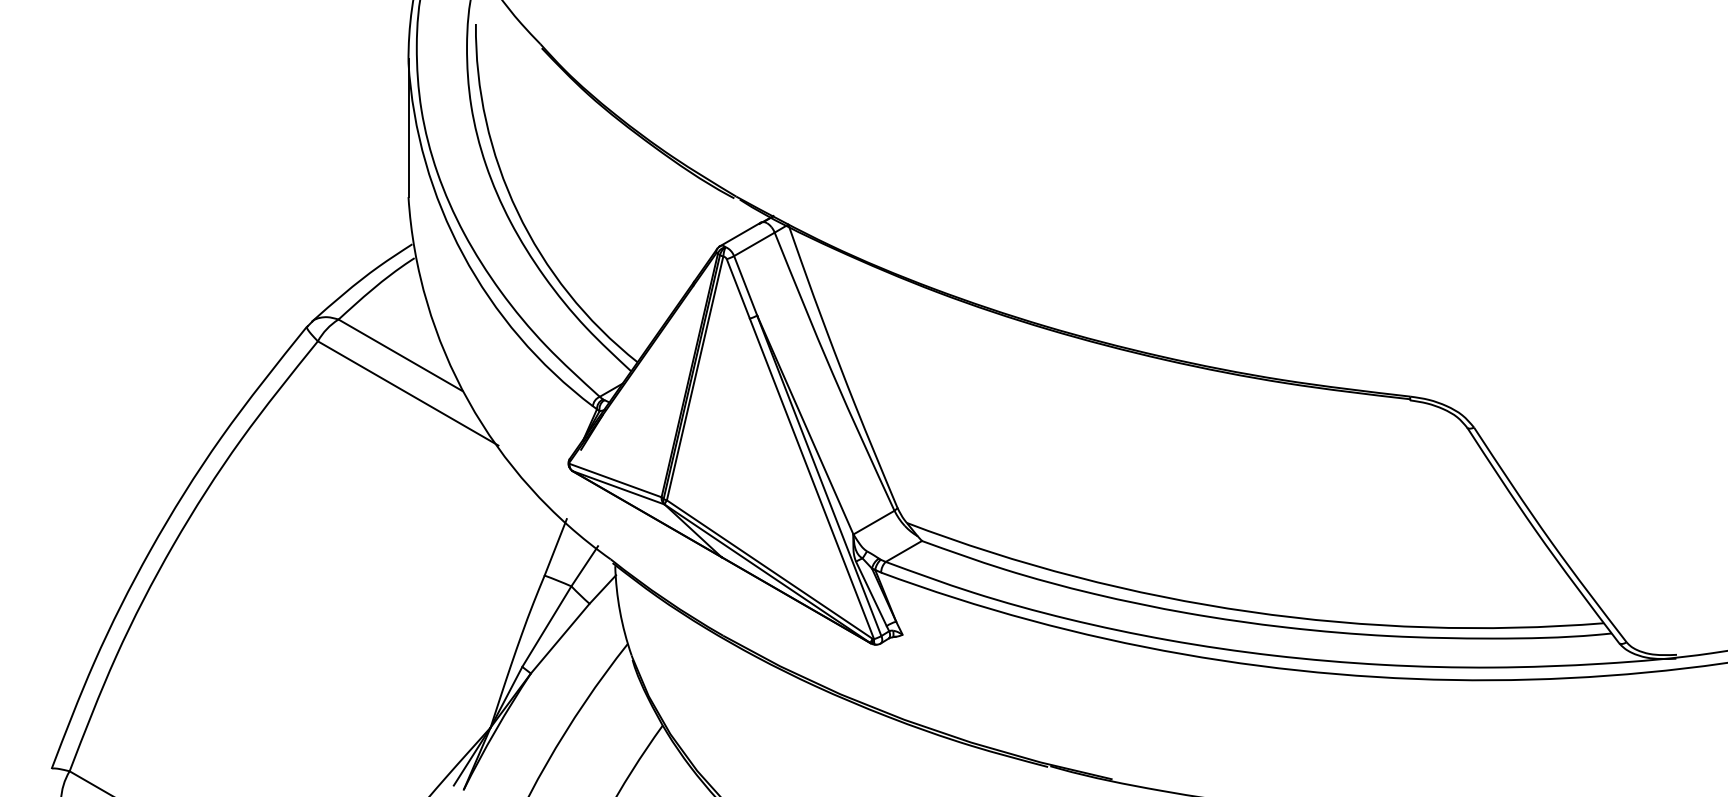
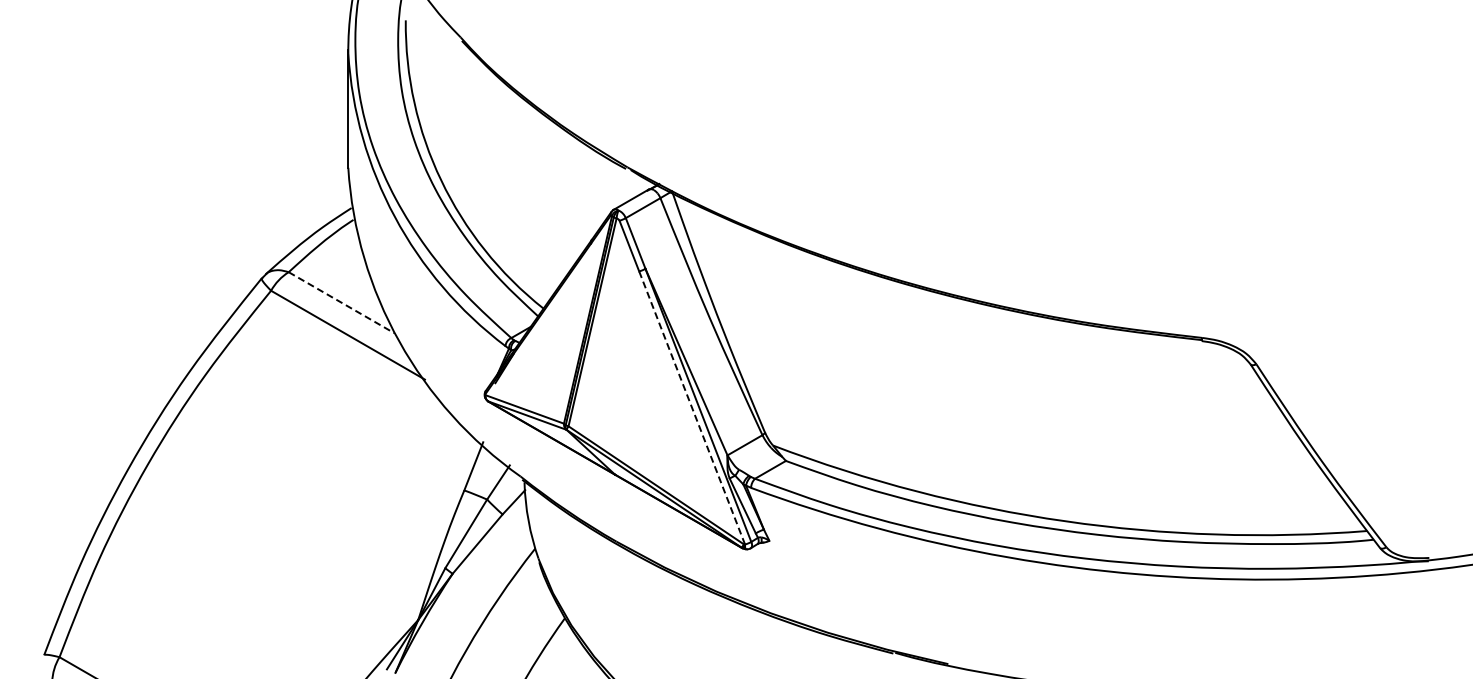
line: (400, 355) -> (341, 302), solid -> dashed
line: (812, 479) -> (692, 408), solid -> dashed

